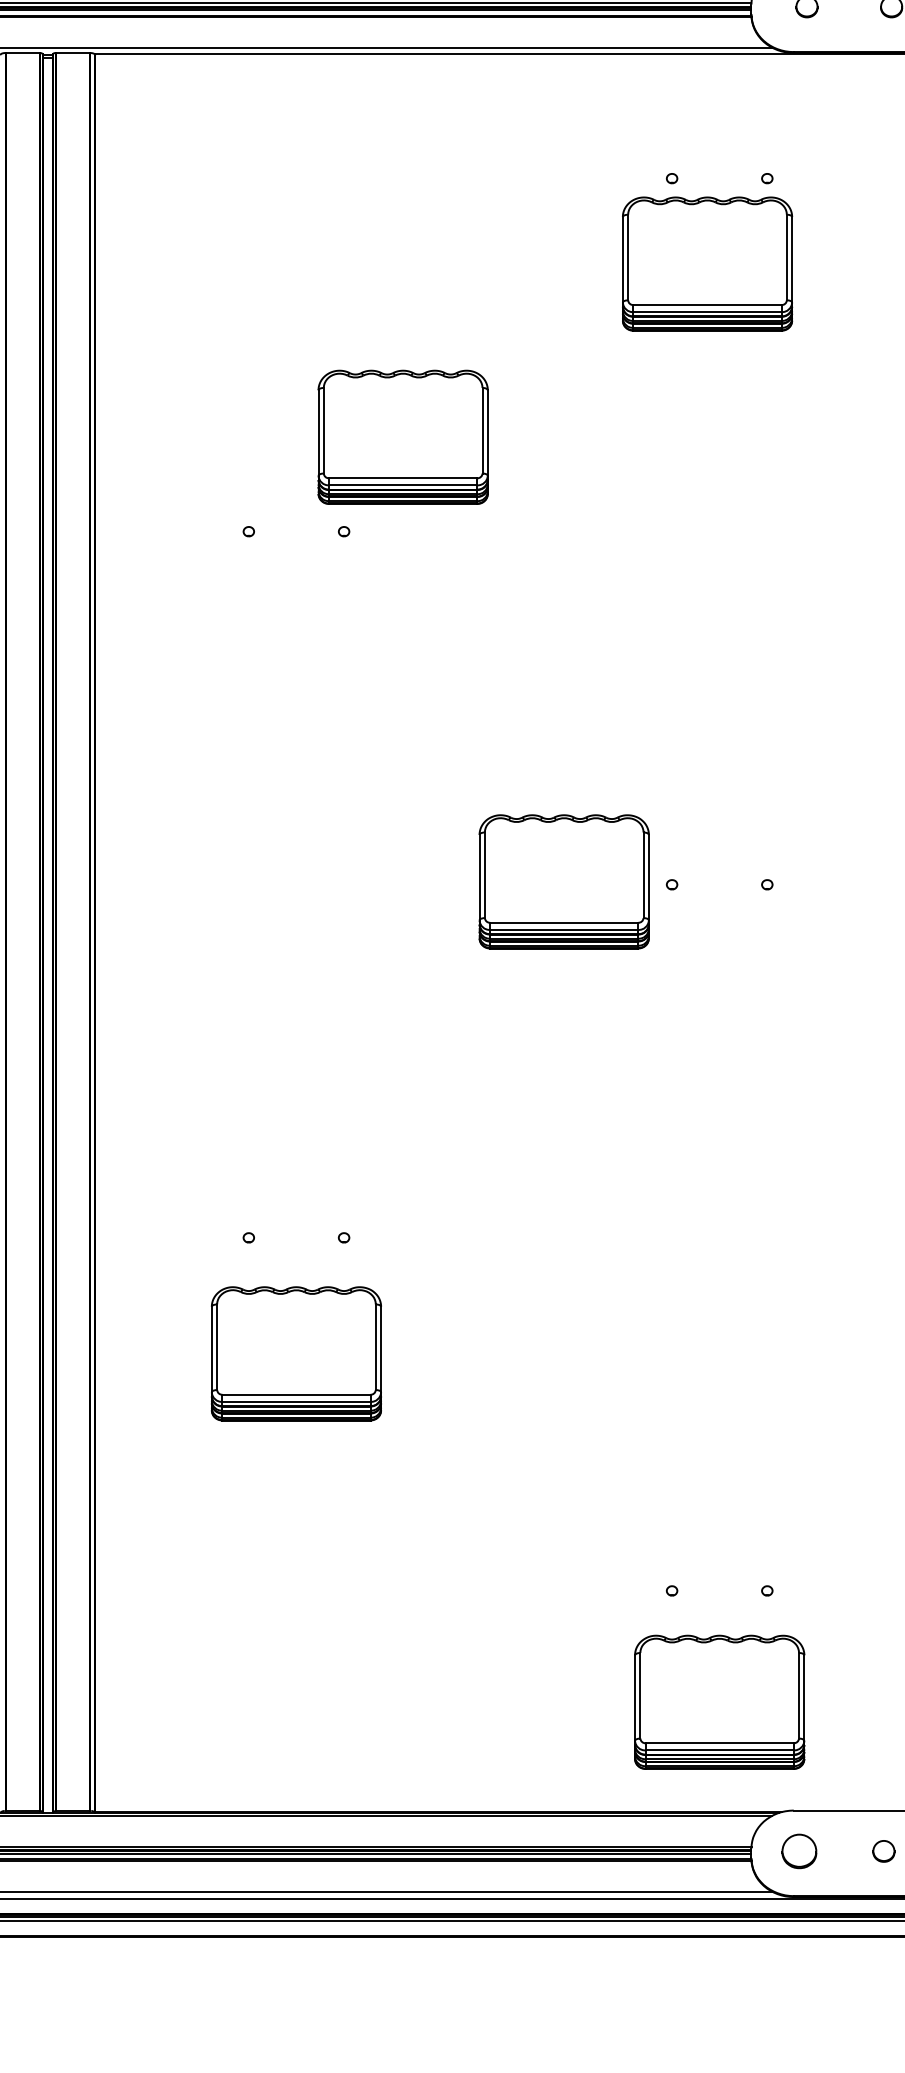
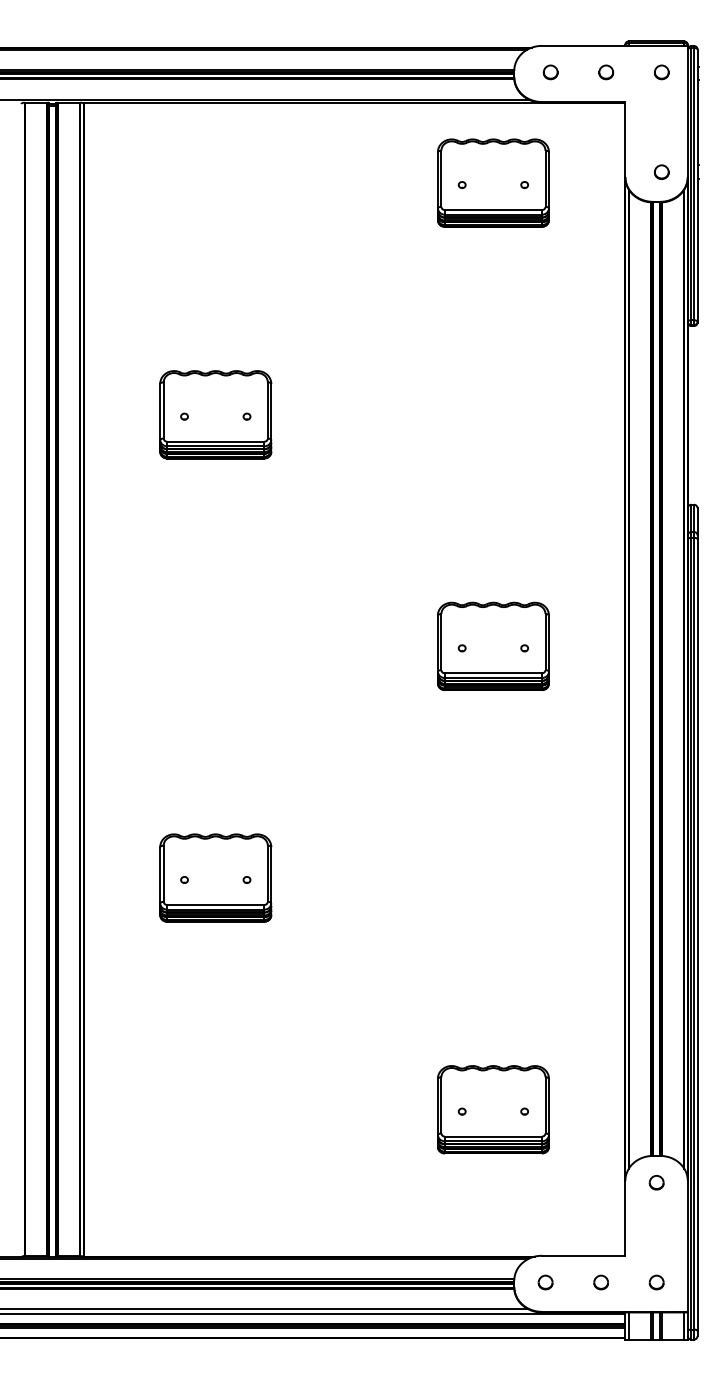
part: (707, 263) -> (493, 182), moved
part: (402, 436) -> (215, 414), moved
part: (564, 881) -> (493, 646), moved
part: (296, 1352) -> (215, 877), moved
part: (719, 1701) -> (493, 1109), moved
part: (799, 1851) -> (545, 1282), size x0.62

